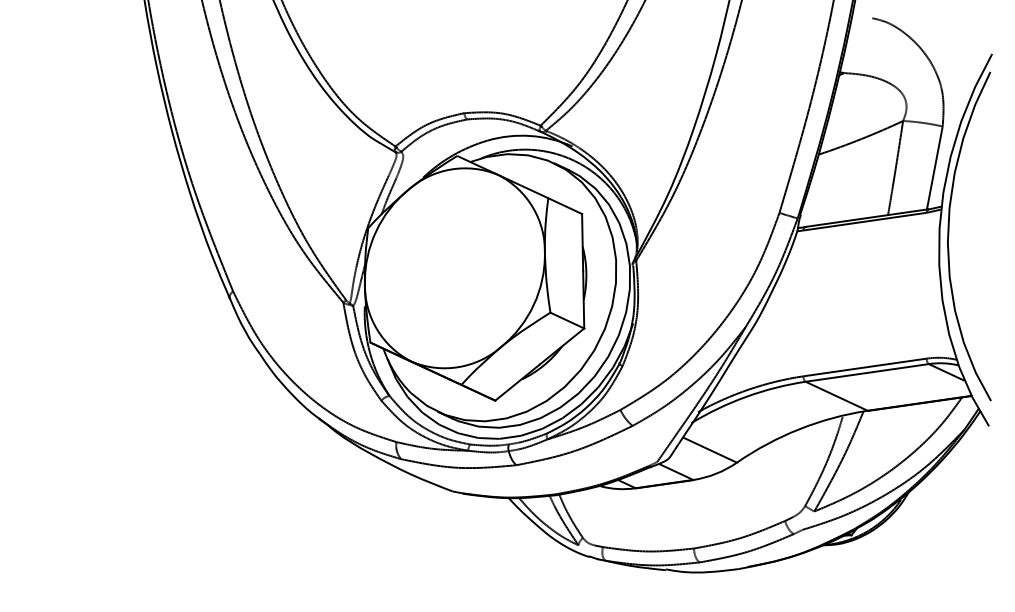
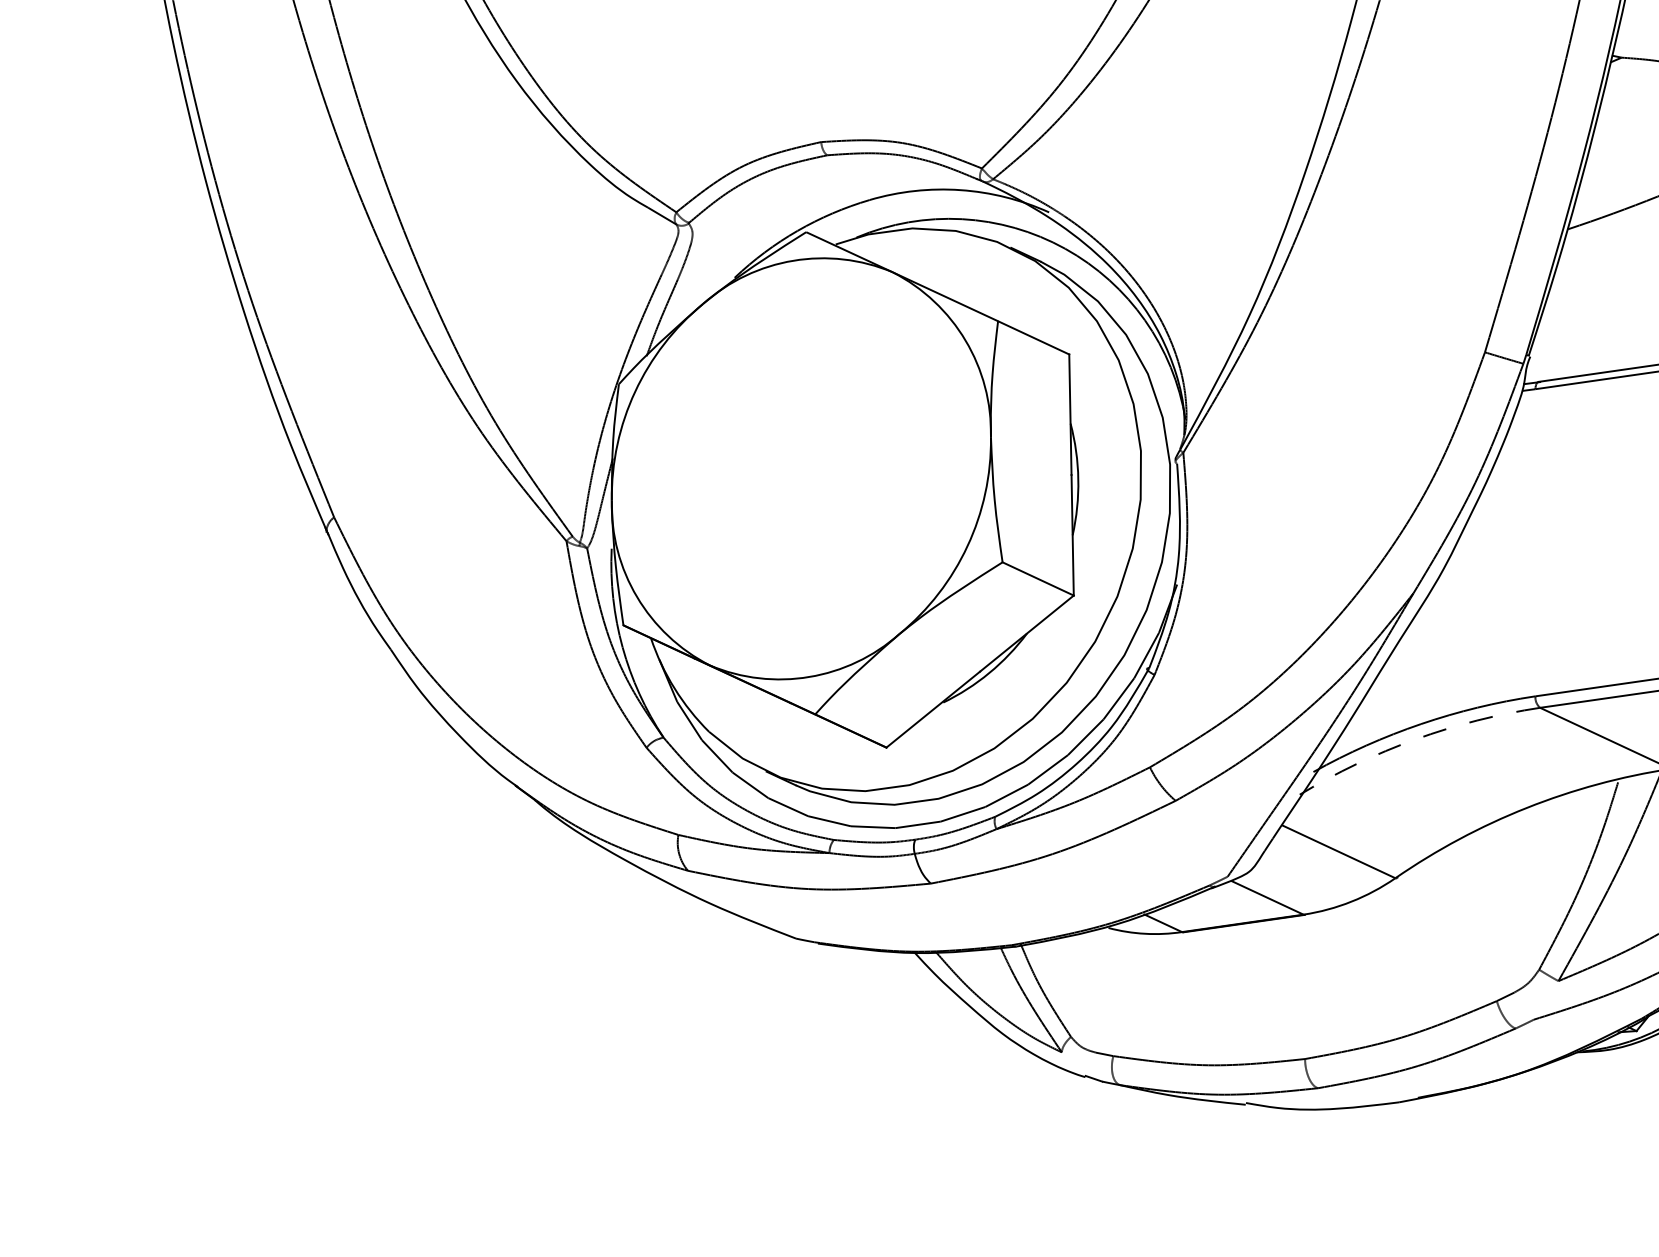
arc: (746, 396) -> (1415, 738), solid -> dashed

